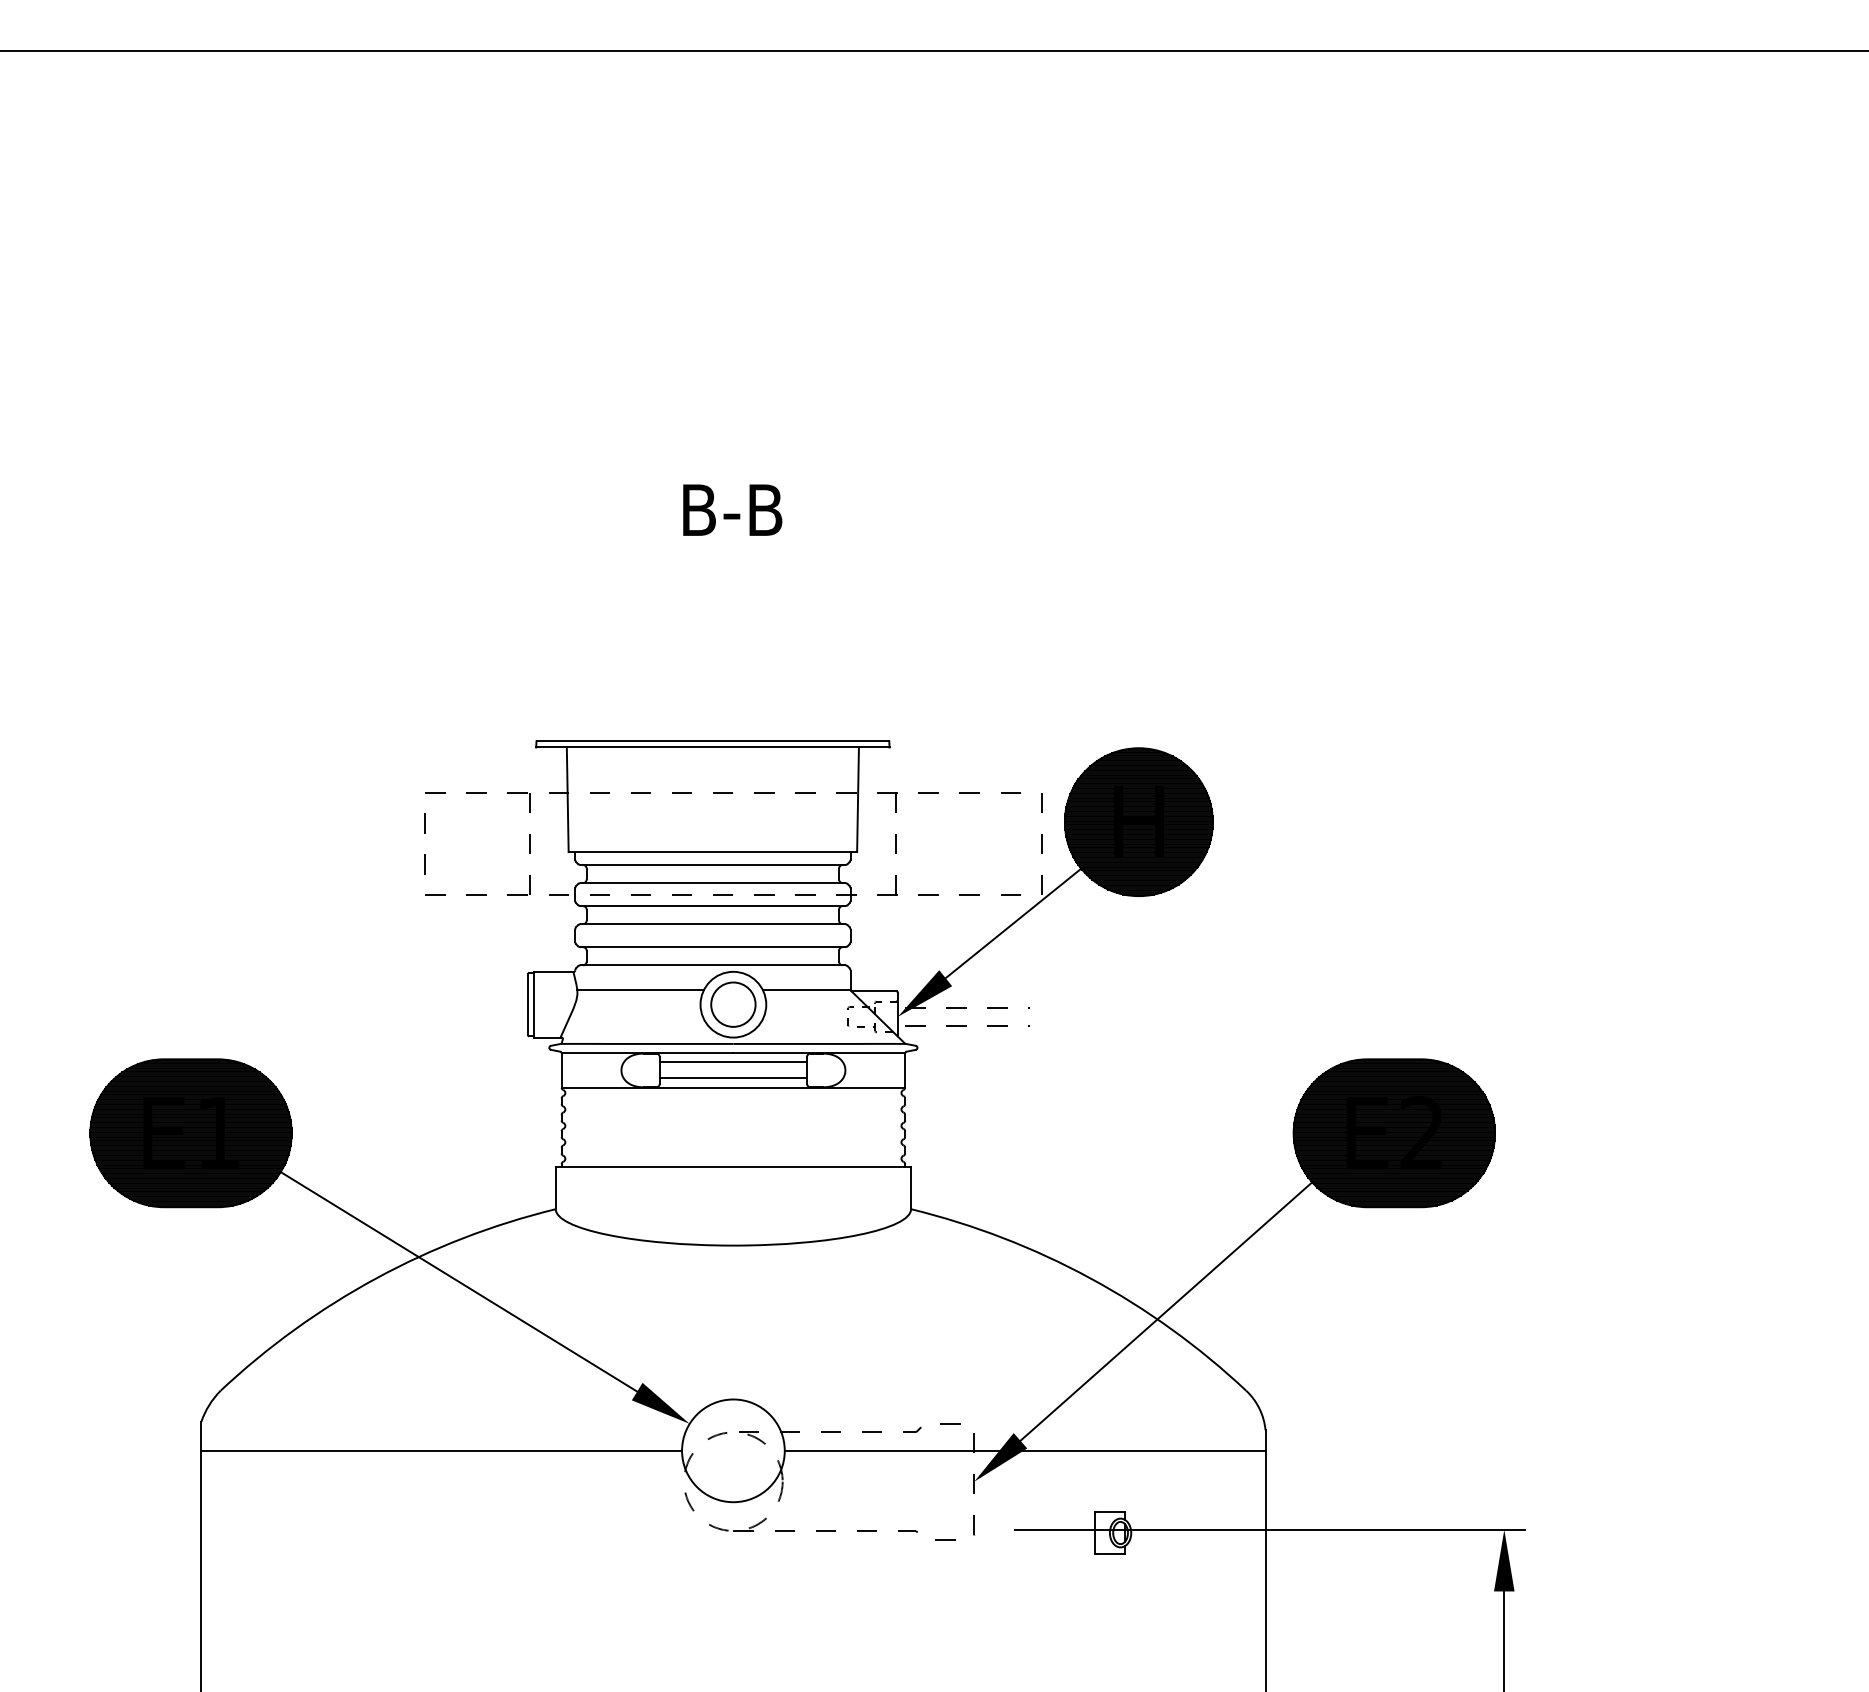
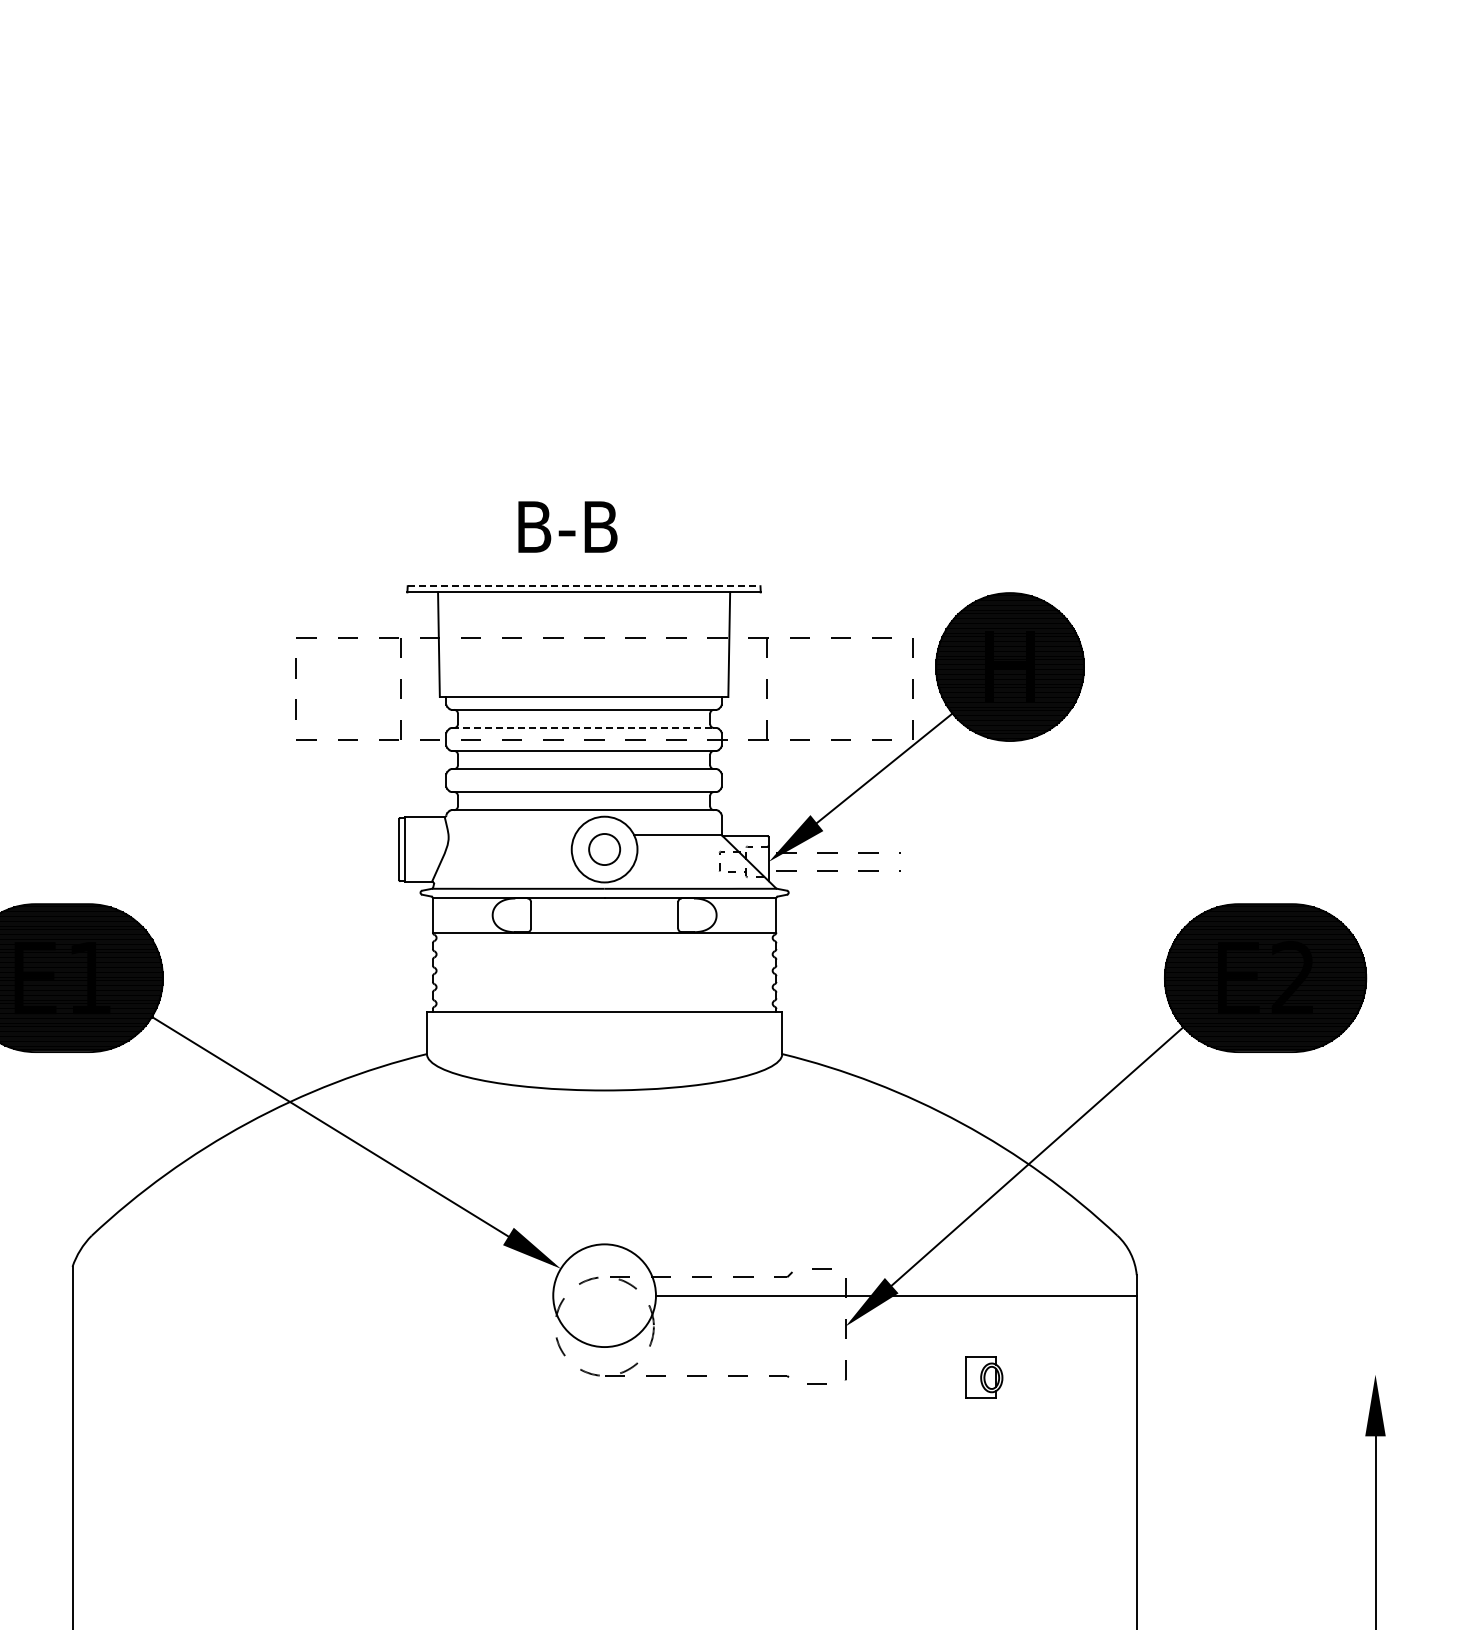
text: (732, 509) -> (567, 526), moved
line: (713, 741) -> (584, 586), solid -> dashed
line: (713, 883) -> (584, 728), solid -> dashed
line: (640, 989) -> (511, 834), removed
circle: (733, 1004) -> (604, 849), size x0.7
line: (732, 1062) -> (603, 907), removed
line: (732, 1078) -> (603, 923), removed
line: (441, 1450) -> (312, 1295), removed
line: (1269, 1529) -> (1140, 1374), removed

